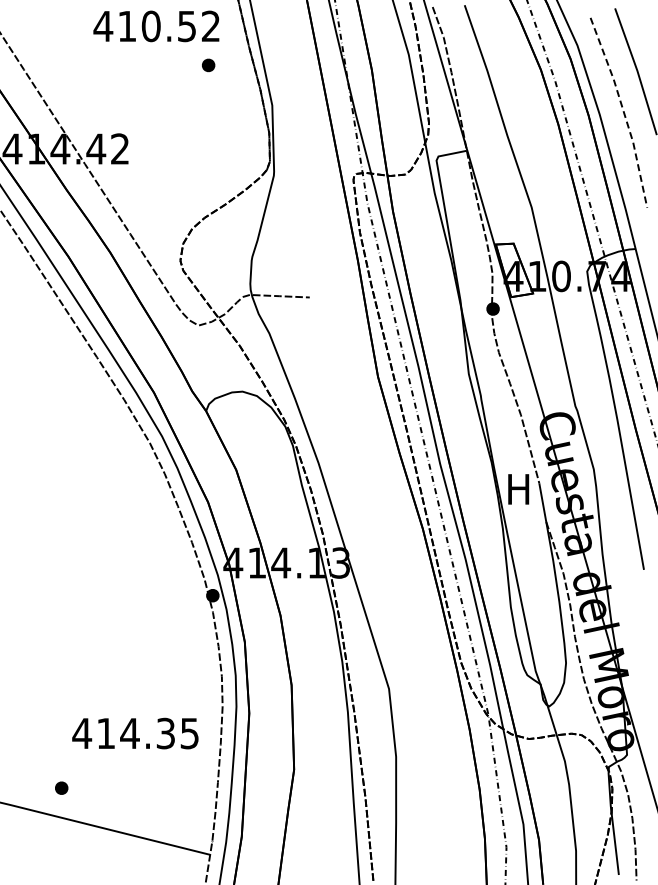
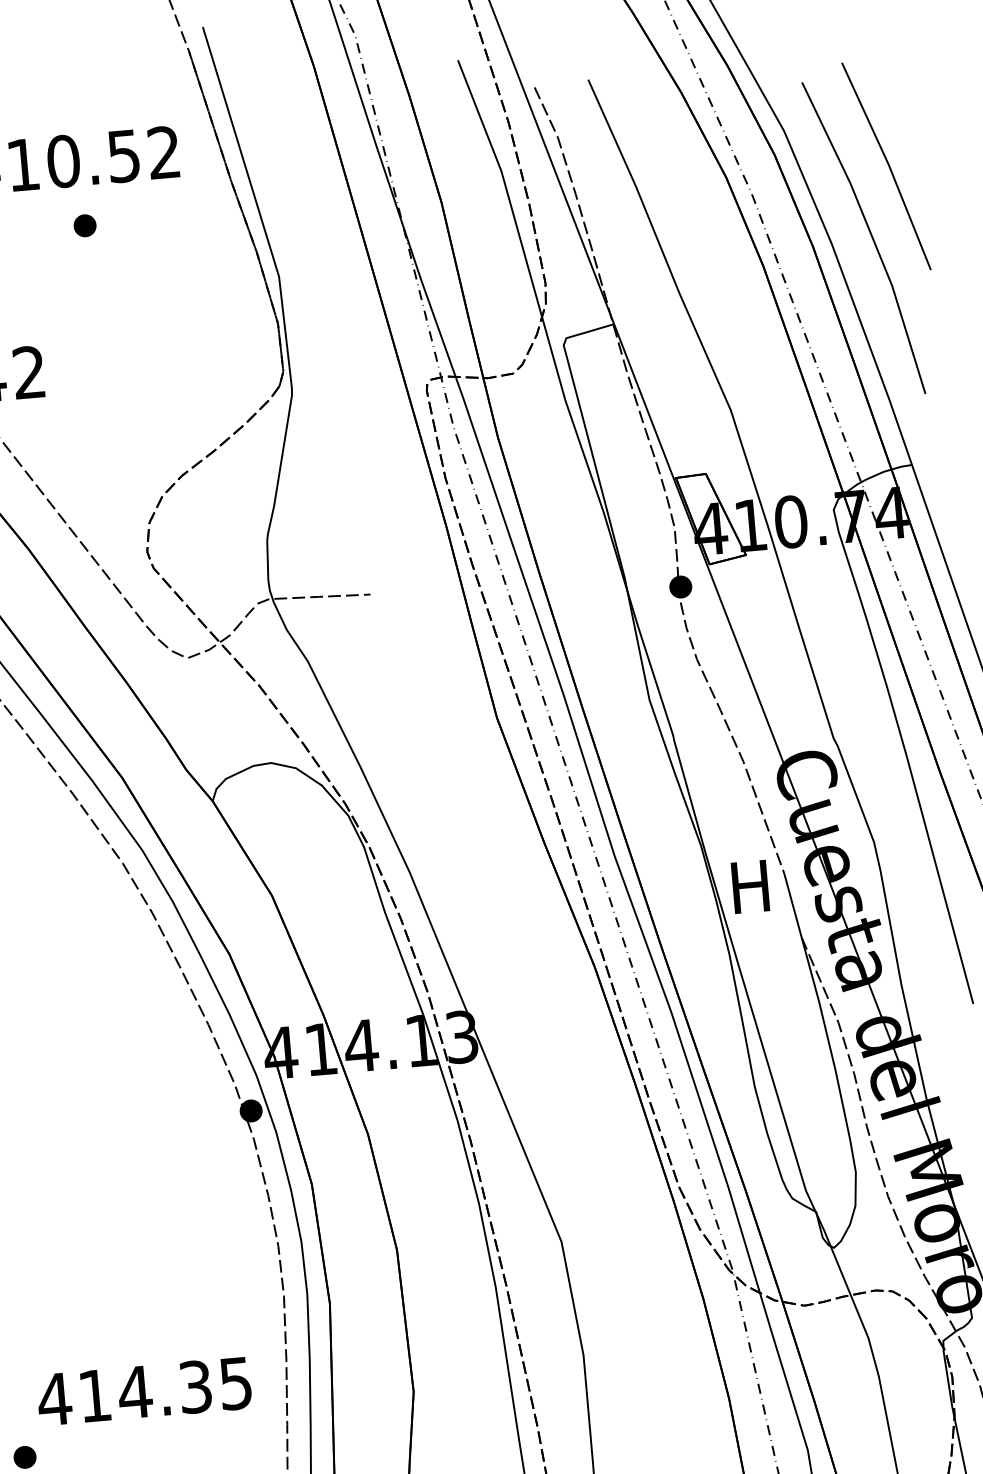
part: (208, 65) -> (84, 225), moved
line: (623, 111) -> (871, 235), dashed -> solid
text: (135, 733) -> (144, 1391), moved

